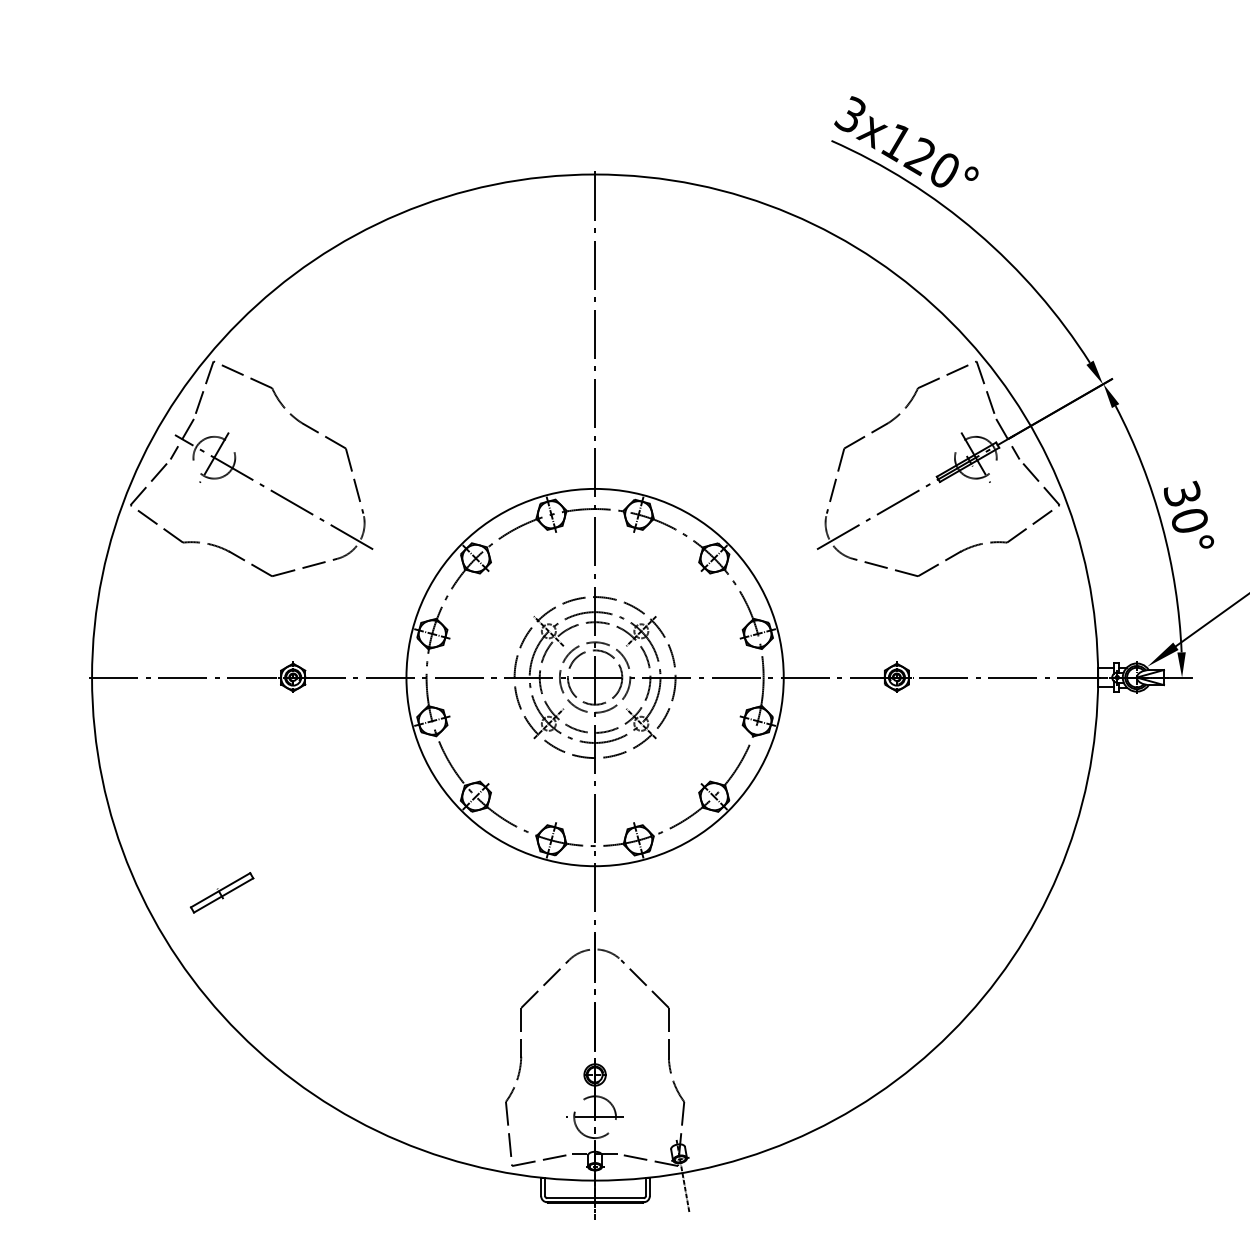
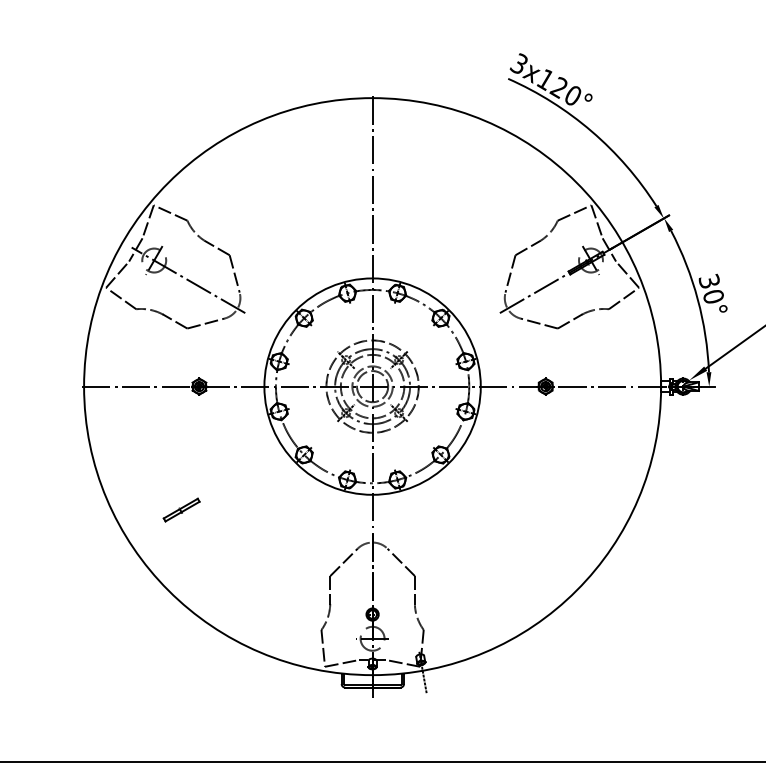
part: (221, 891) -> (181, 509), moved

